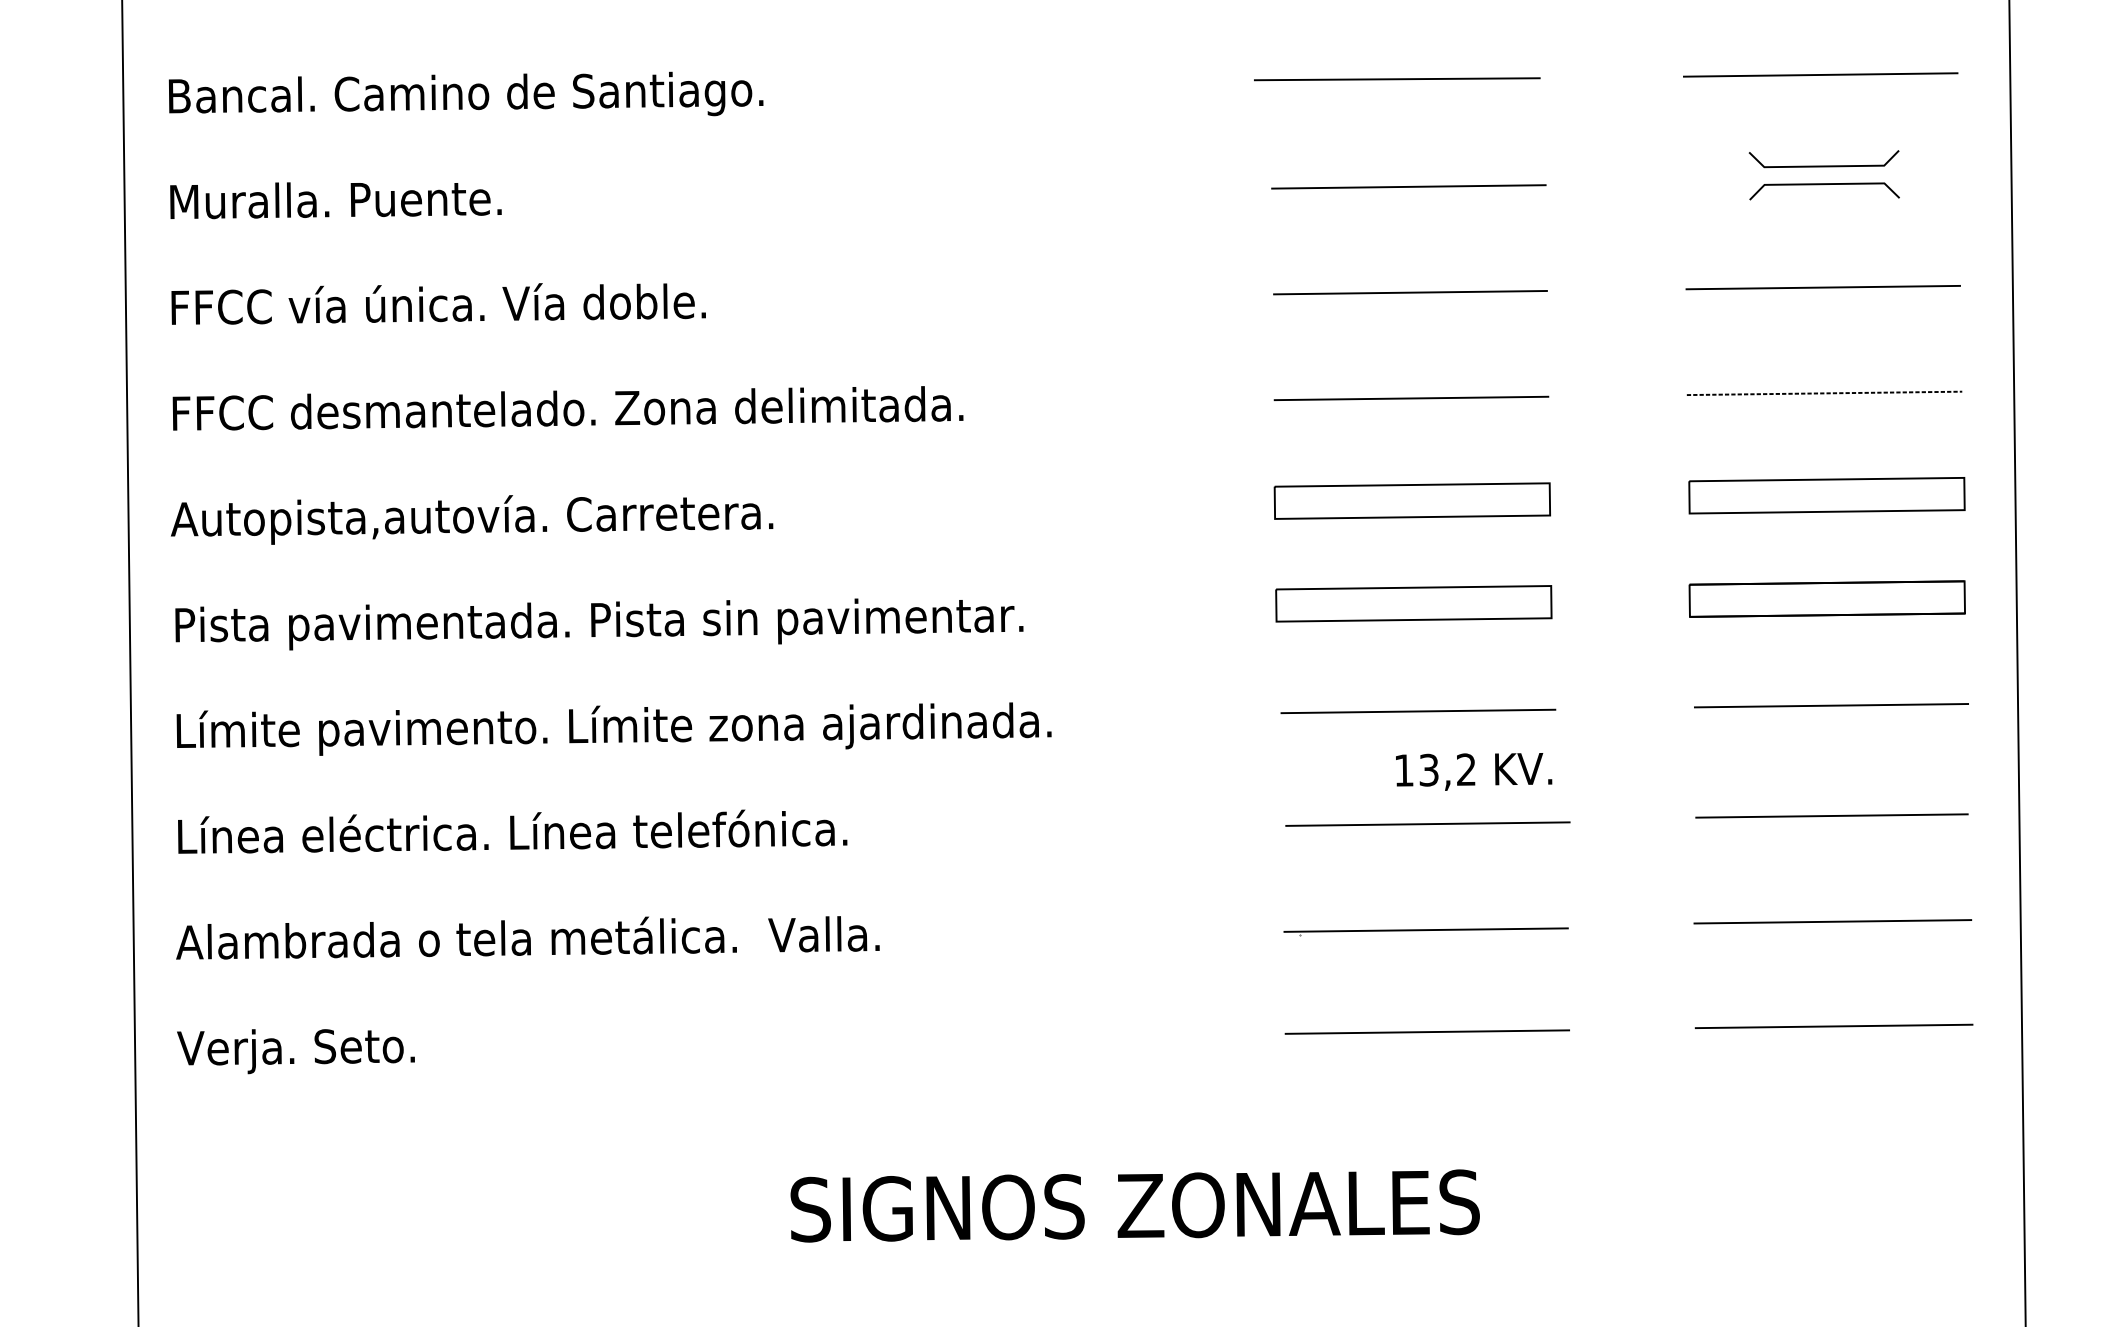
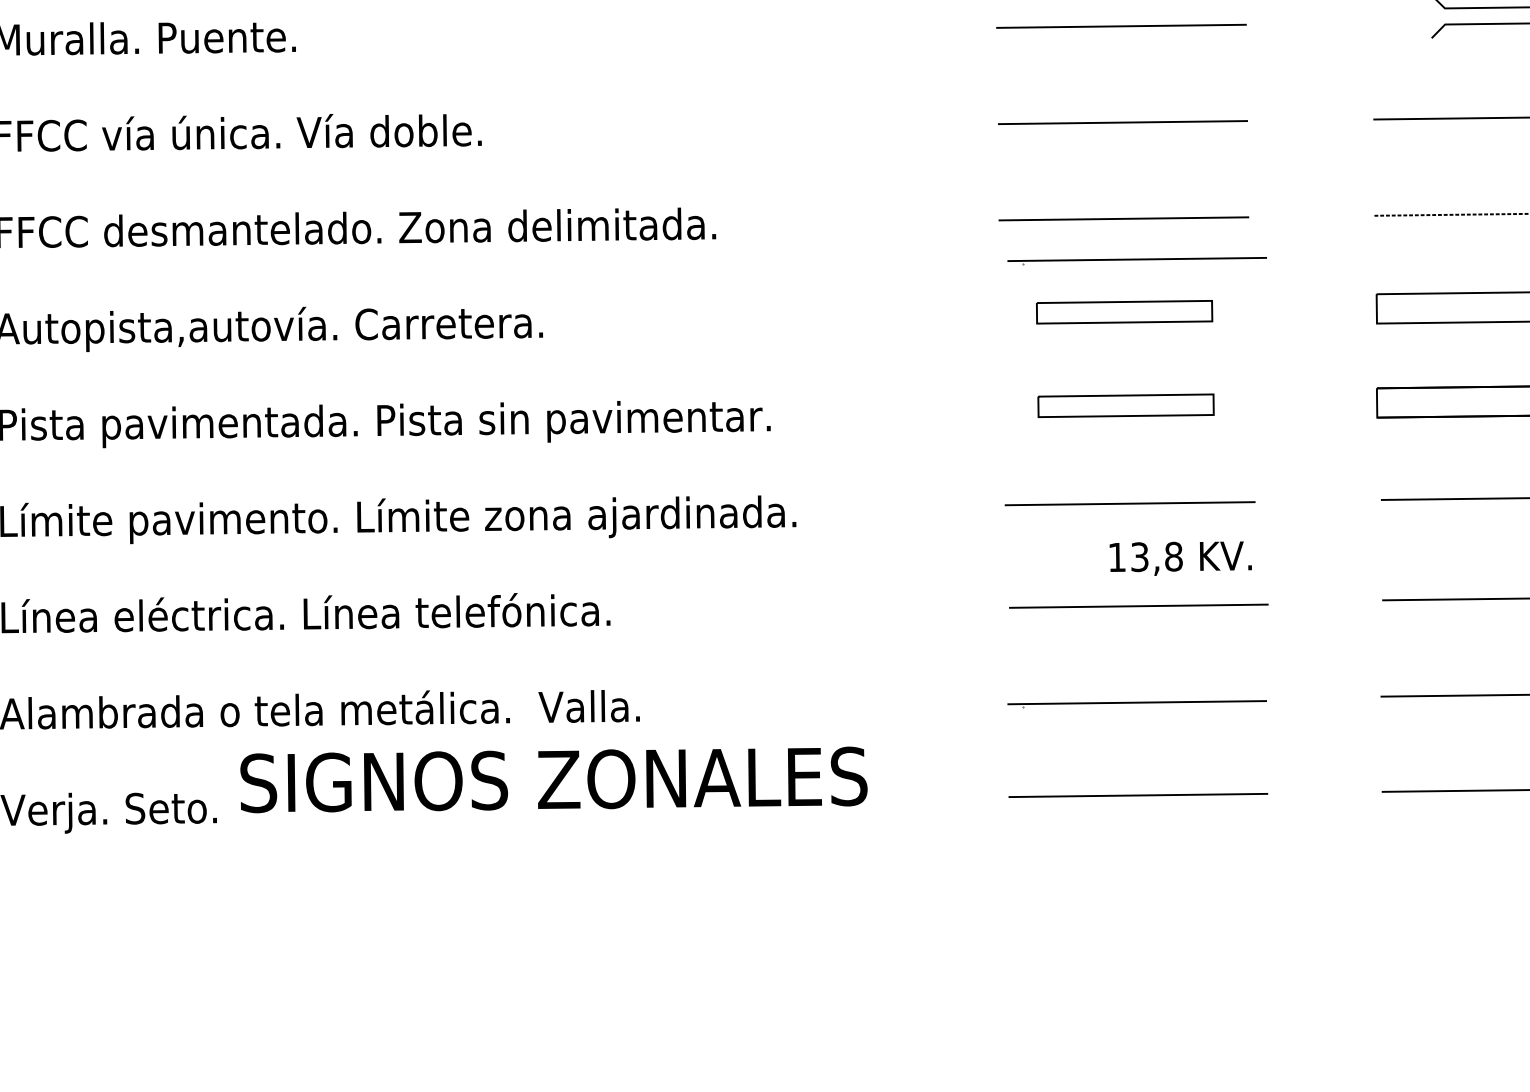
part: (1425, 444) -> (1136, 260), added
part: (1411, 500) -> (1123, 311), size x0.7
part: (1413, 603) -> (1125, 405), size x0.7
text: (1466, 769) -> (1173, 556), 13,2 -> 13,8
text: (1134, 1205) -> (553, 779), moved

